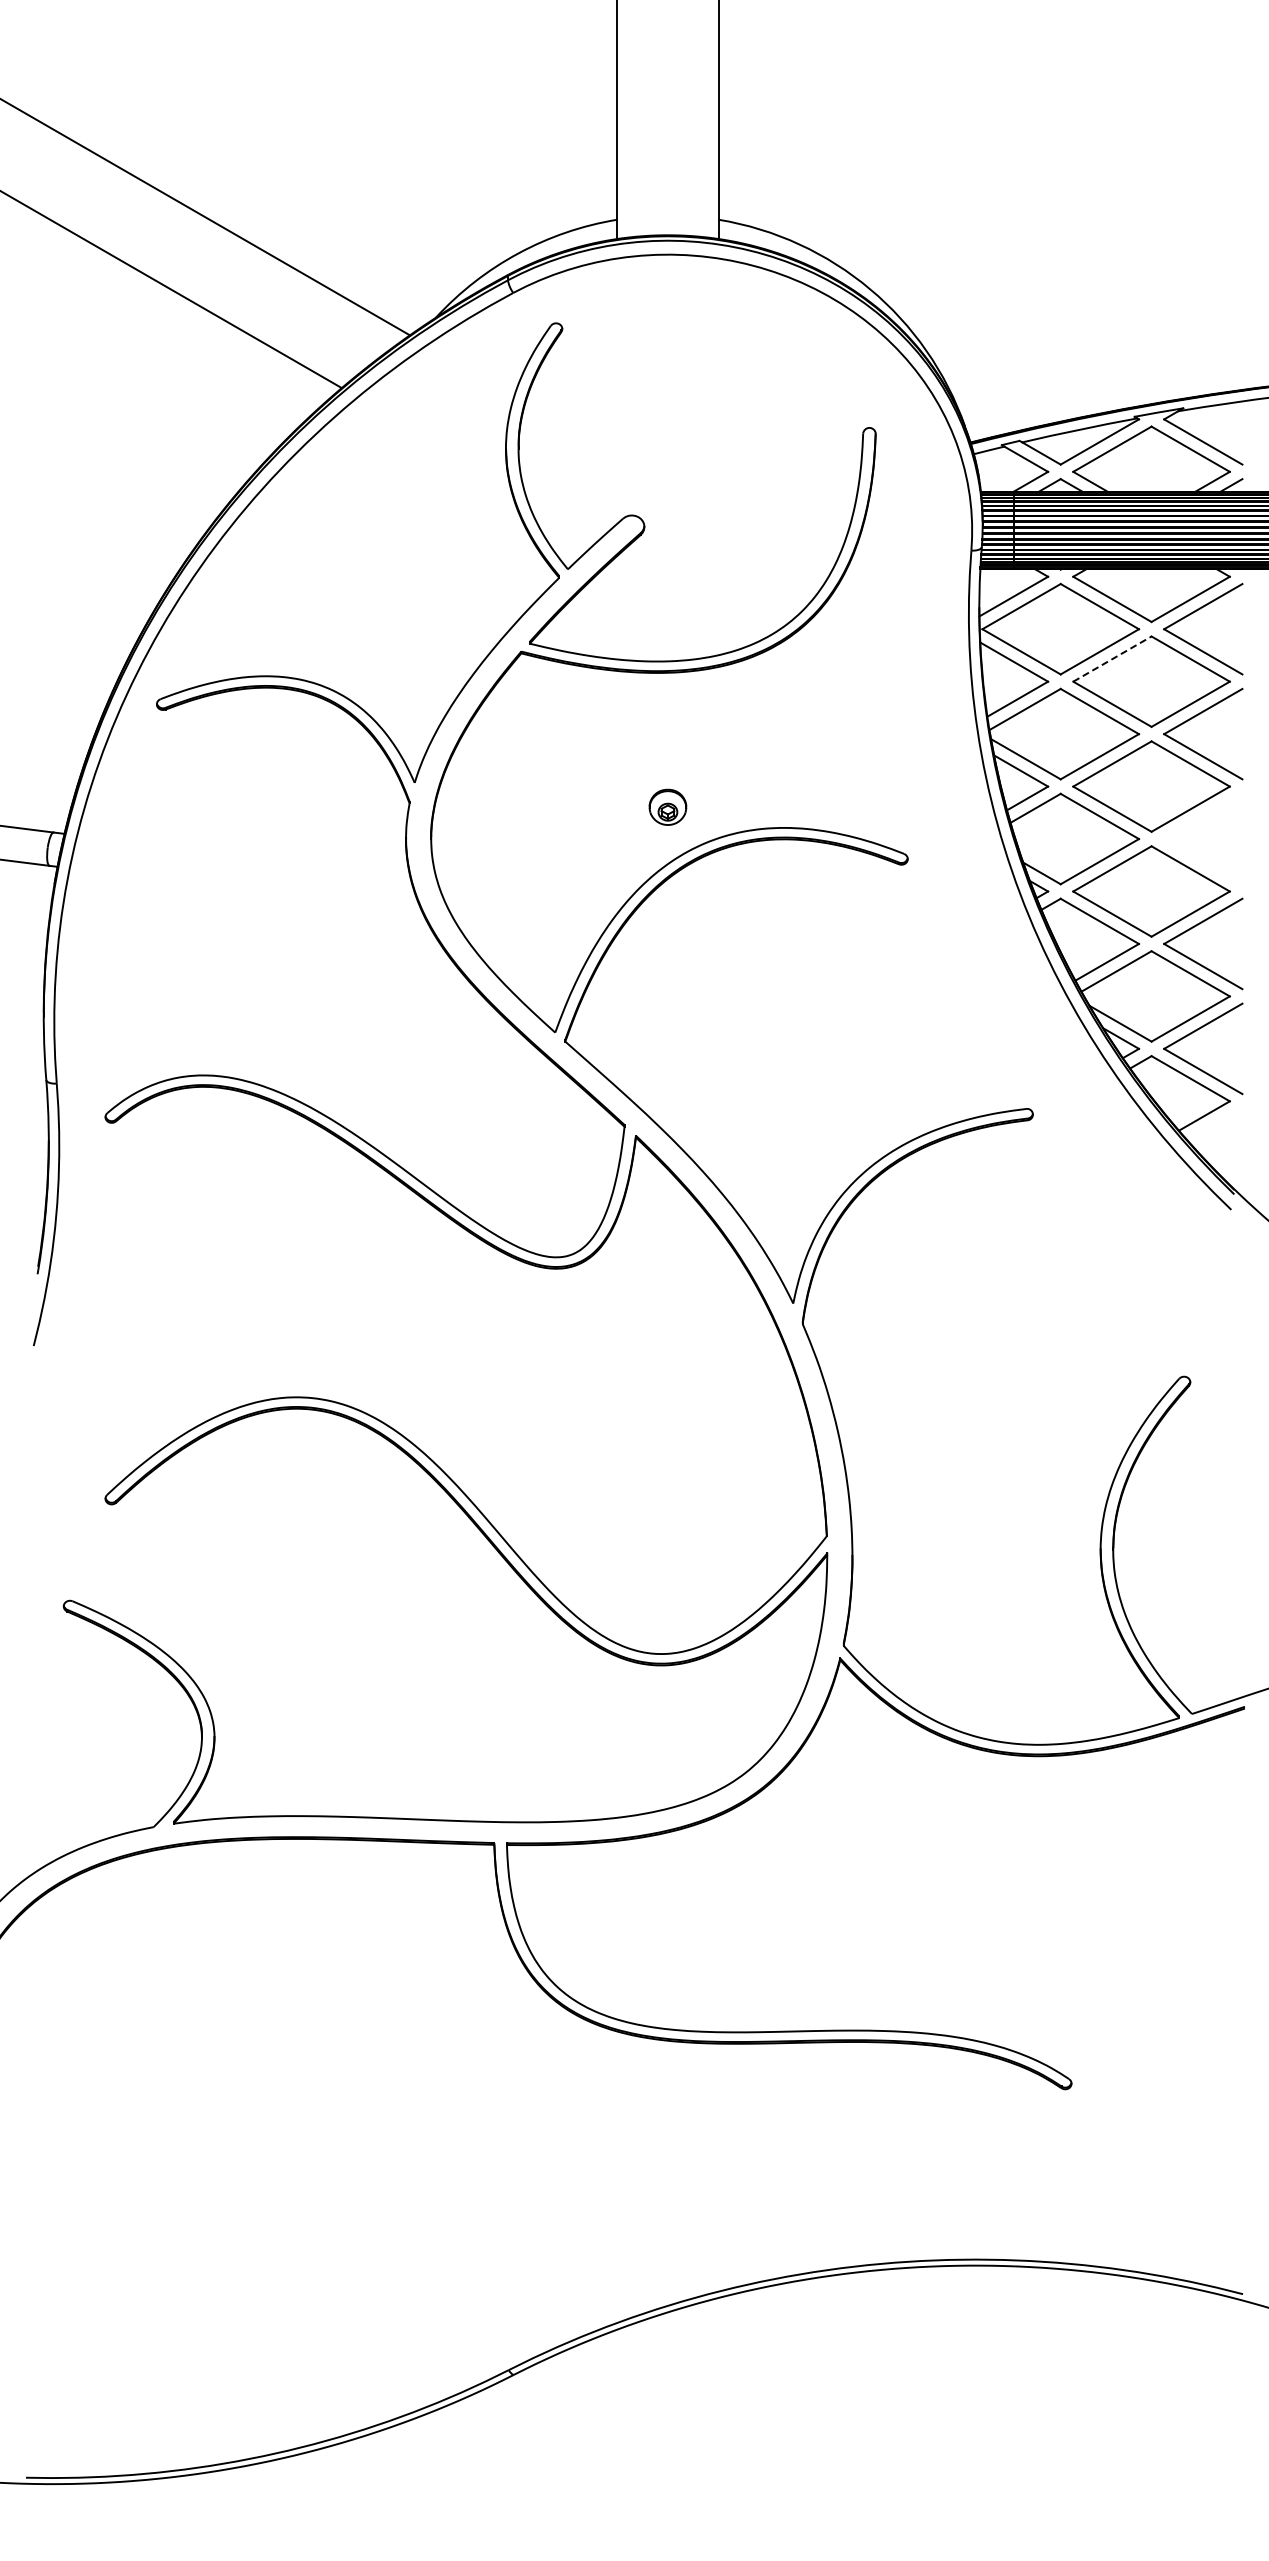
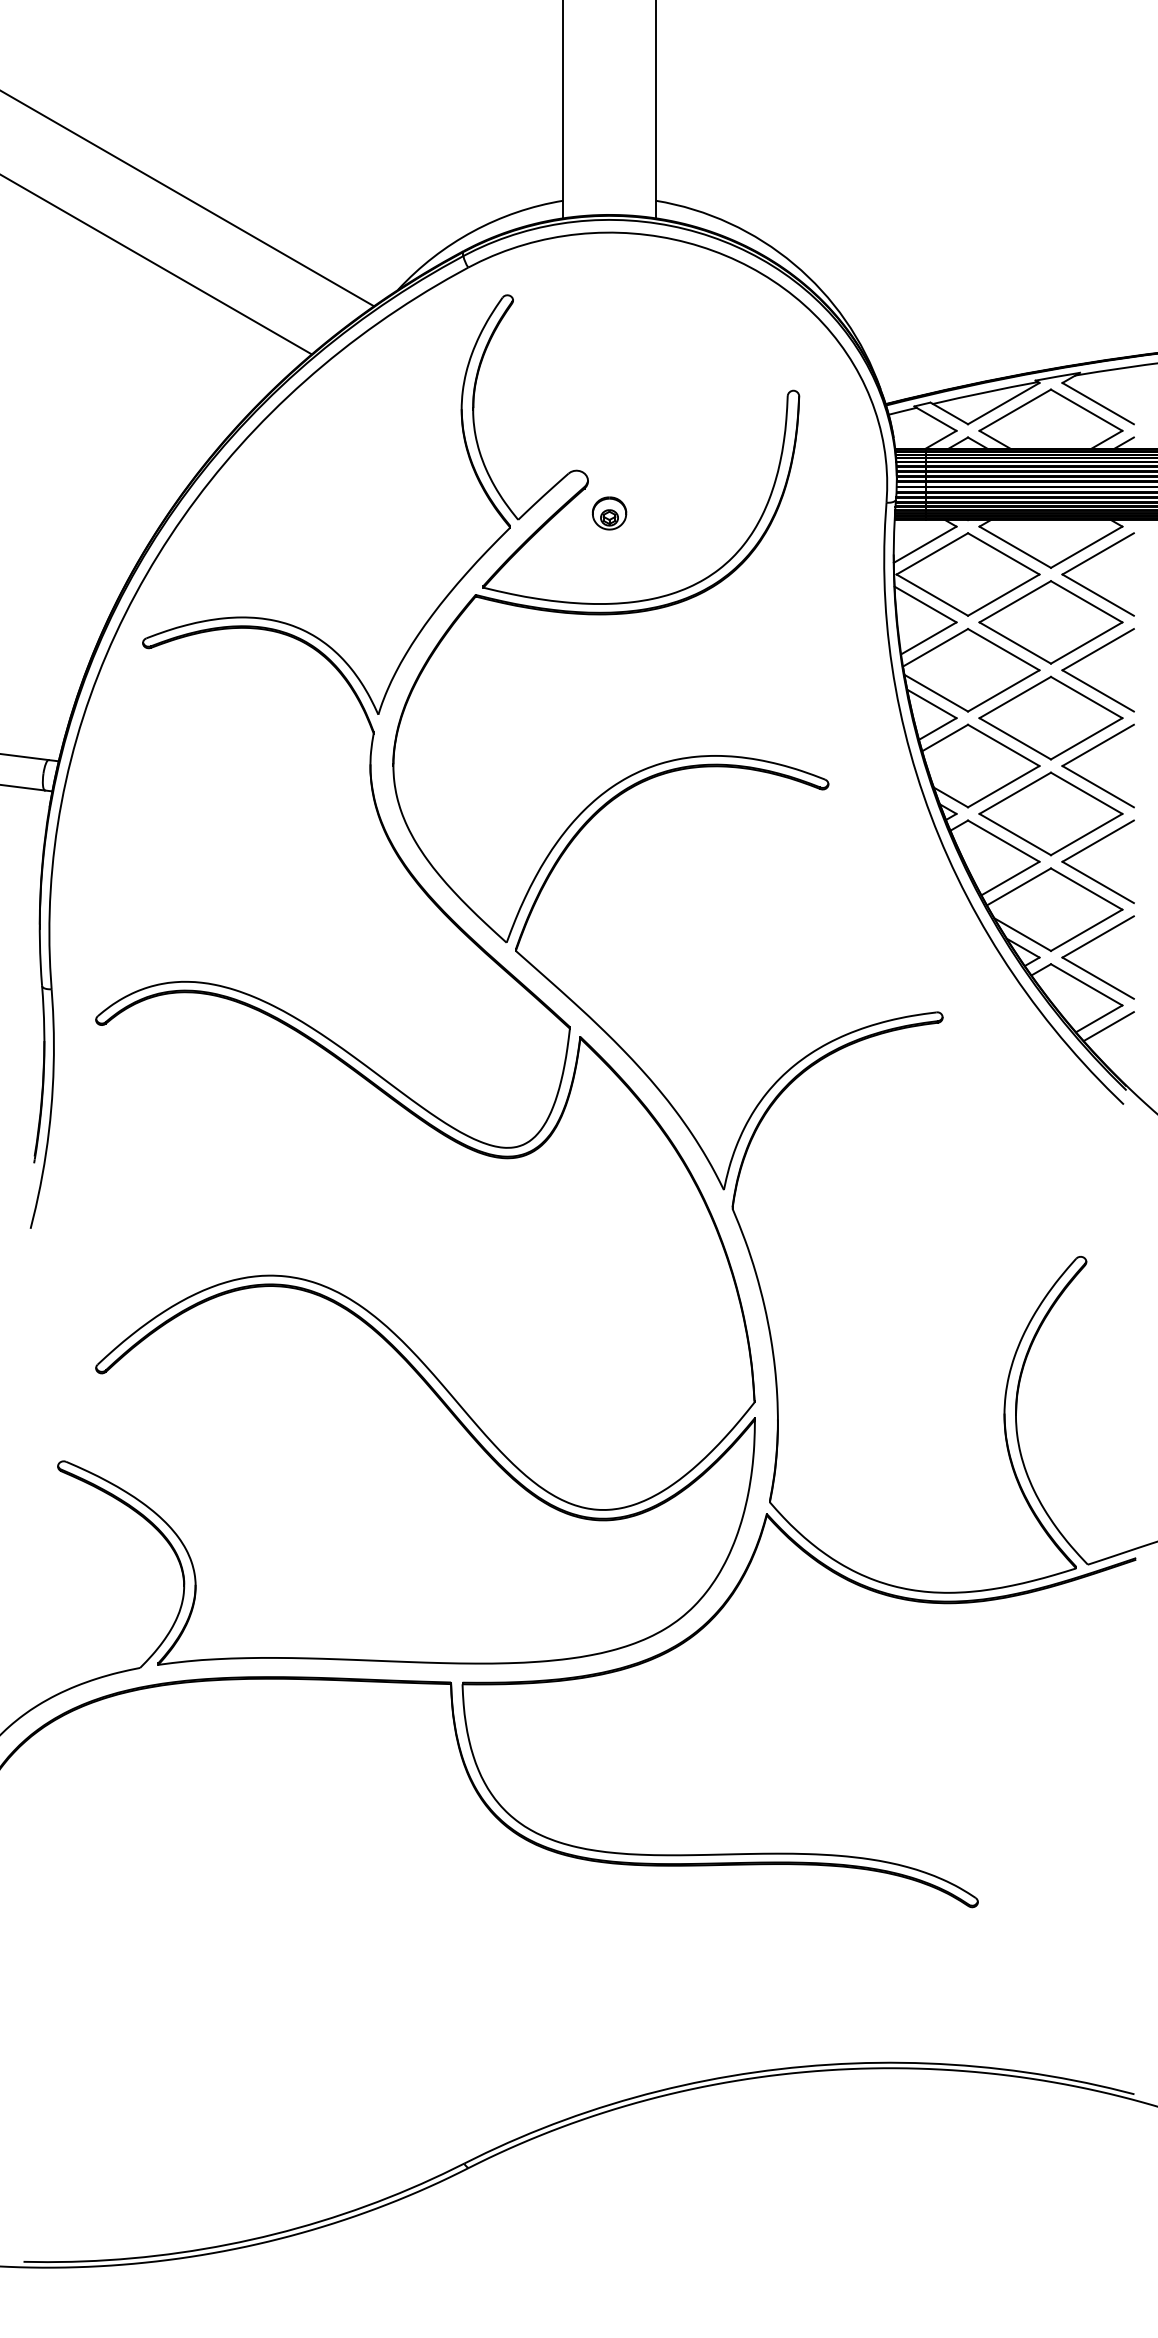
line: (1112, 658) -> (1015, 601), dashed -> solid
part: (667, 806) -> (609, 512), moved
part: (1193, 823) -> (1089, 751), added
line: (1214, 1124) -> (1108, 1026), added

